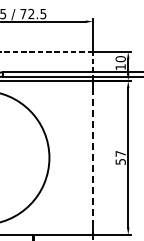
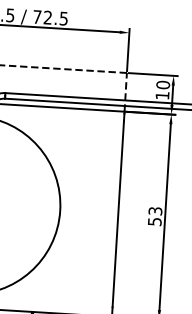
text: (120, 153) -> (155, 210), 57 -> 53
line: (93, 157) -> (118, 213), dashed -> solid

